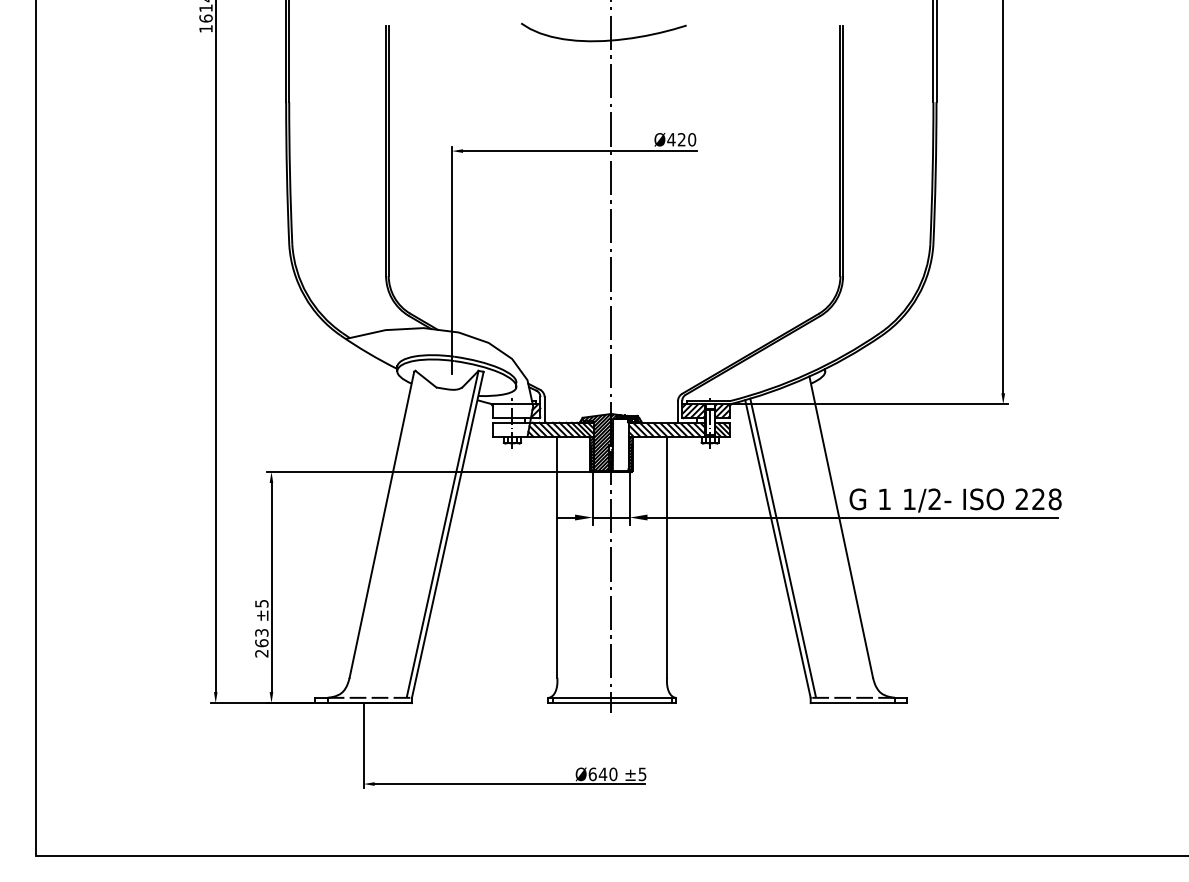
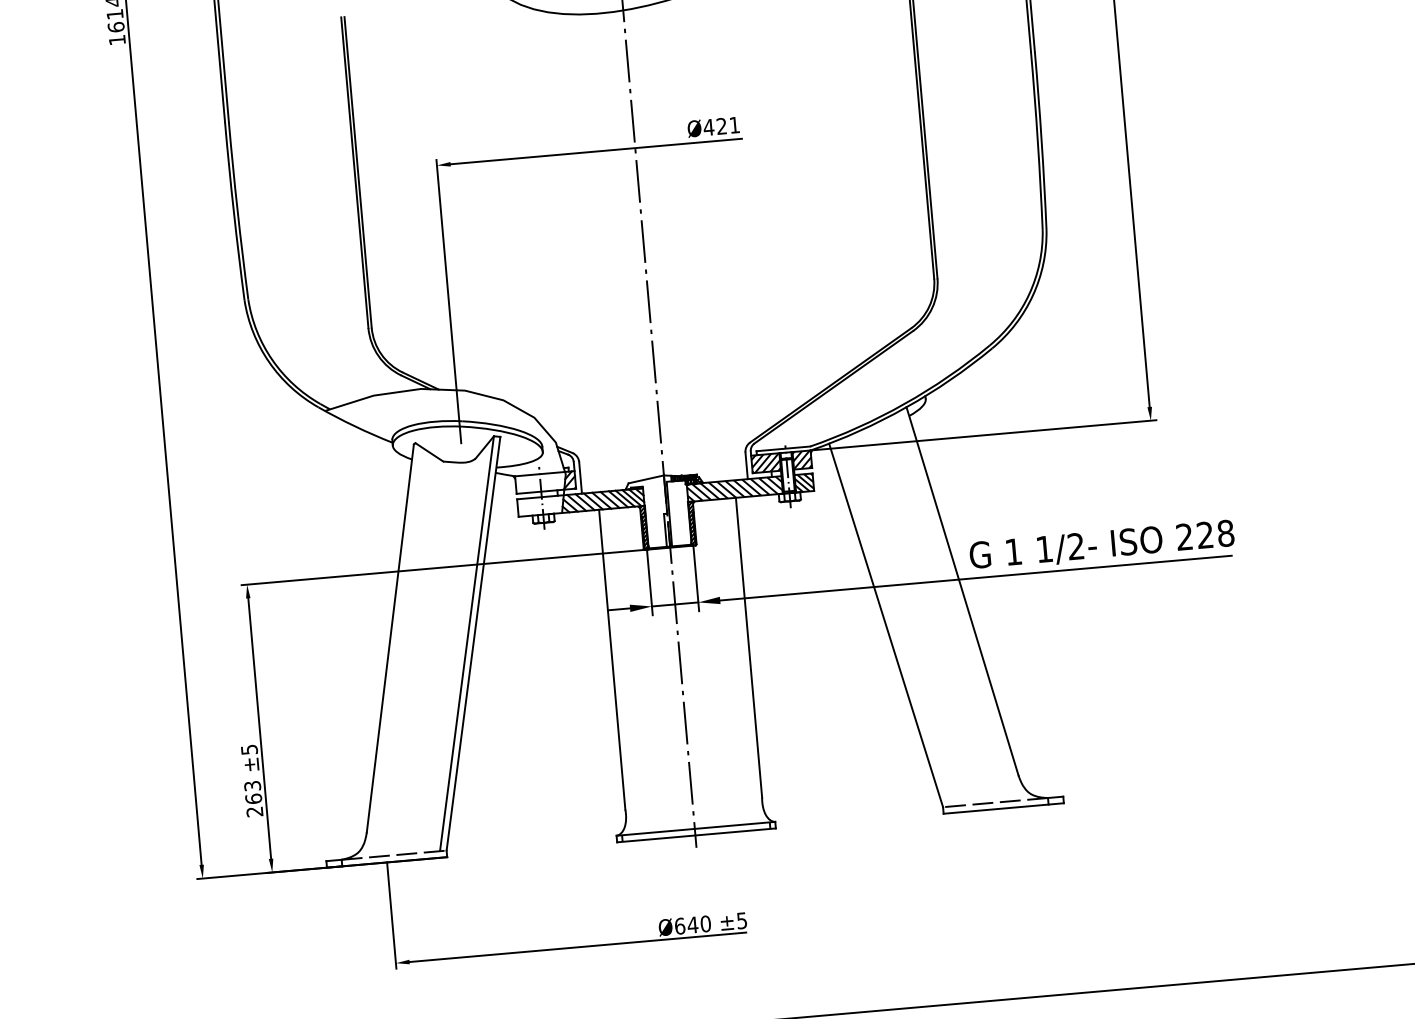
text: (692, 139) -> (735, 124), Ø420 -> Ø421
hatch: (598, 442) -> (651, 512), removed
line: (782, 547) -> (891, 623), removed

